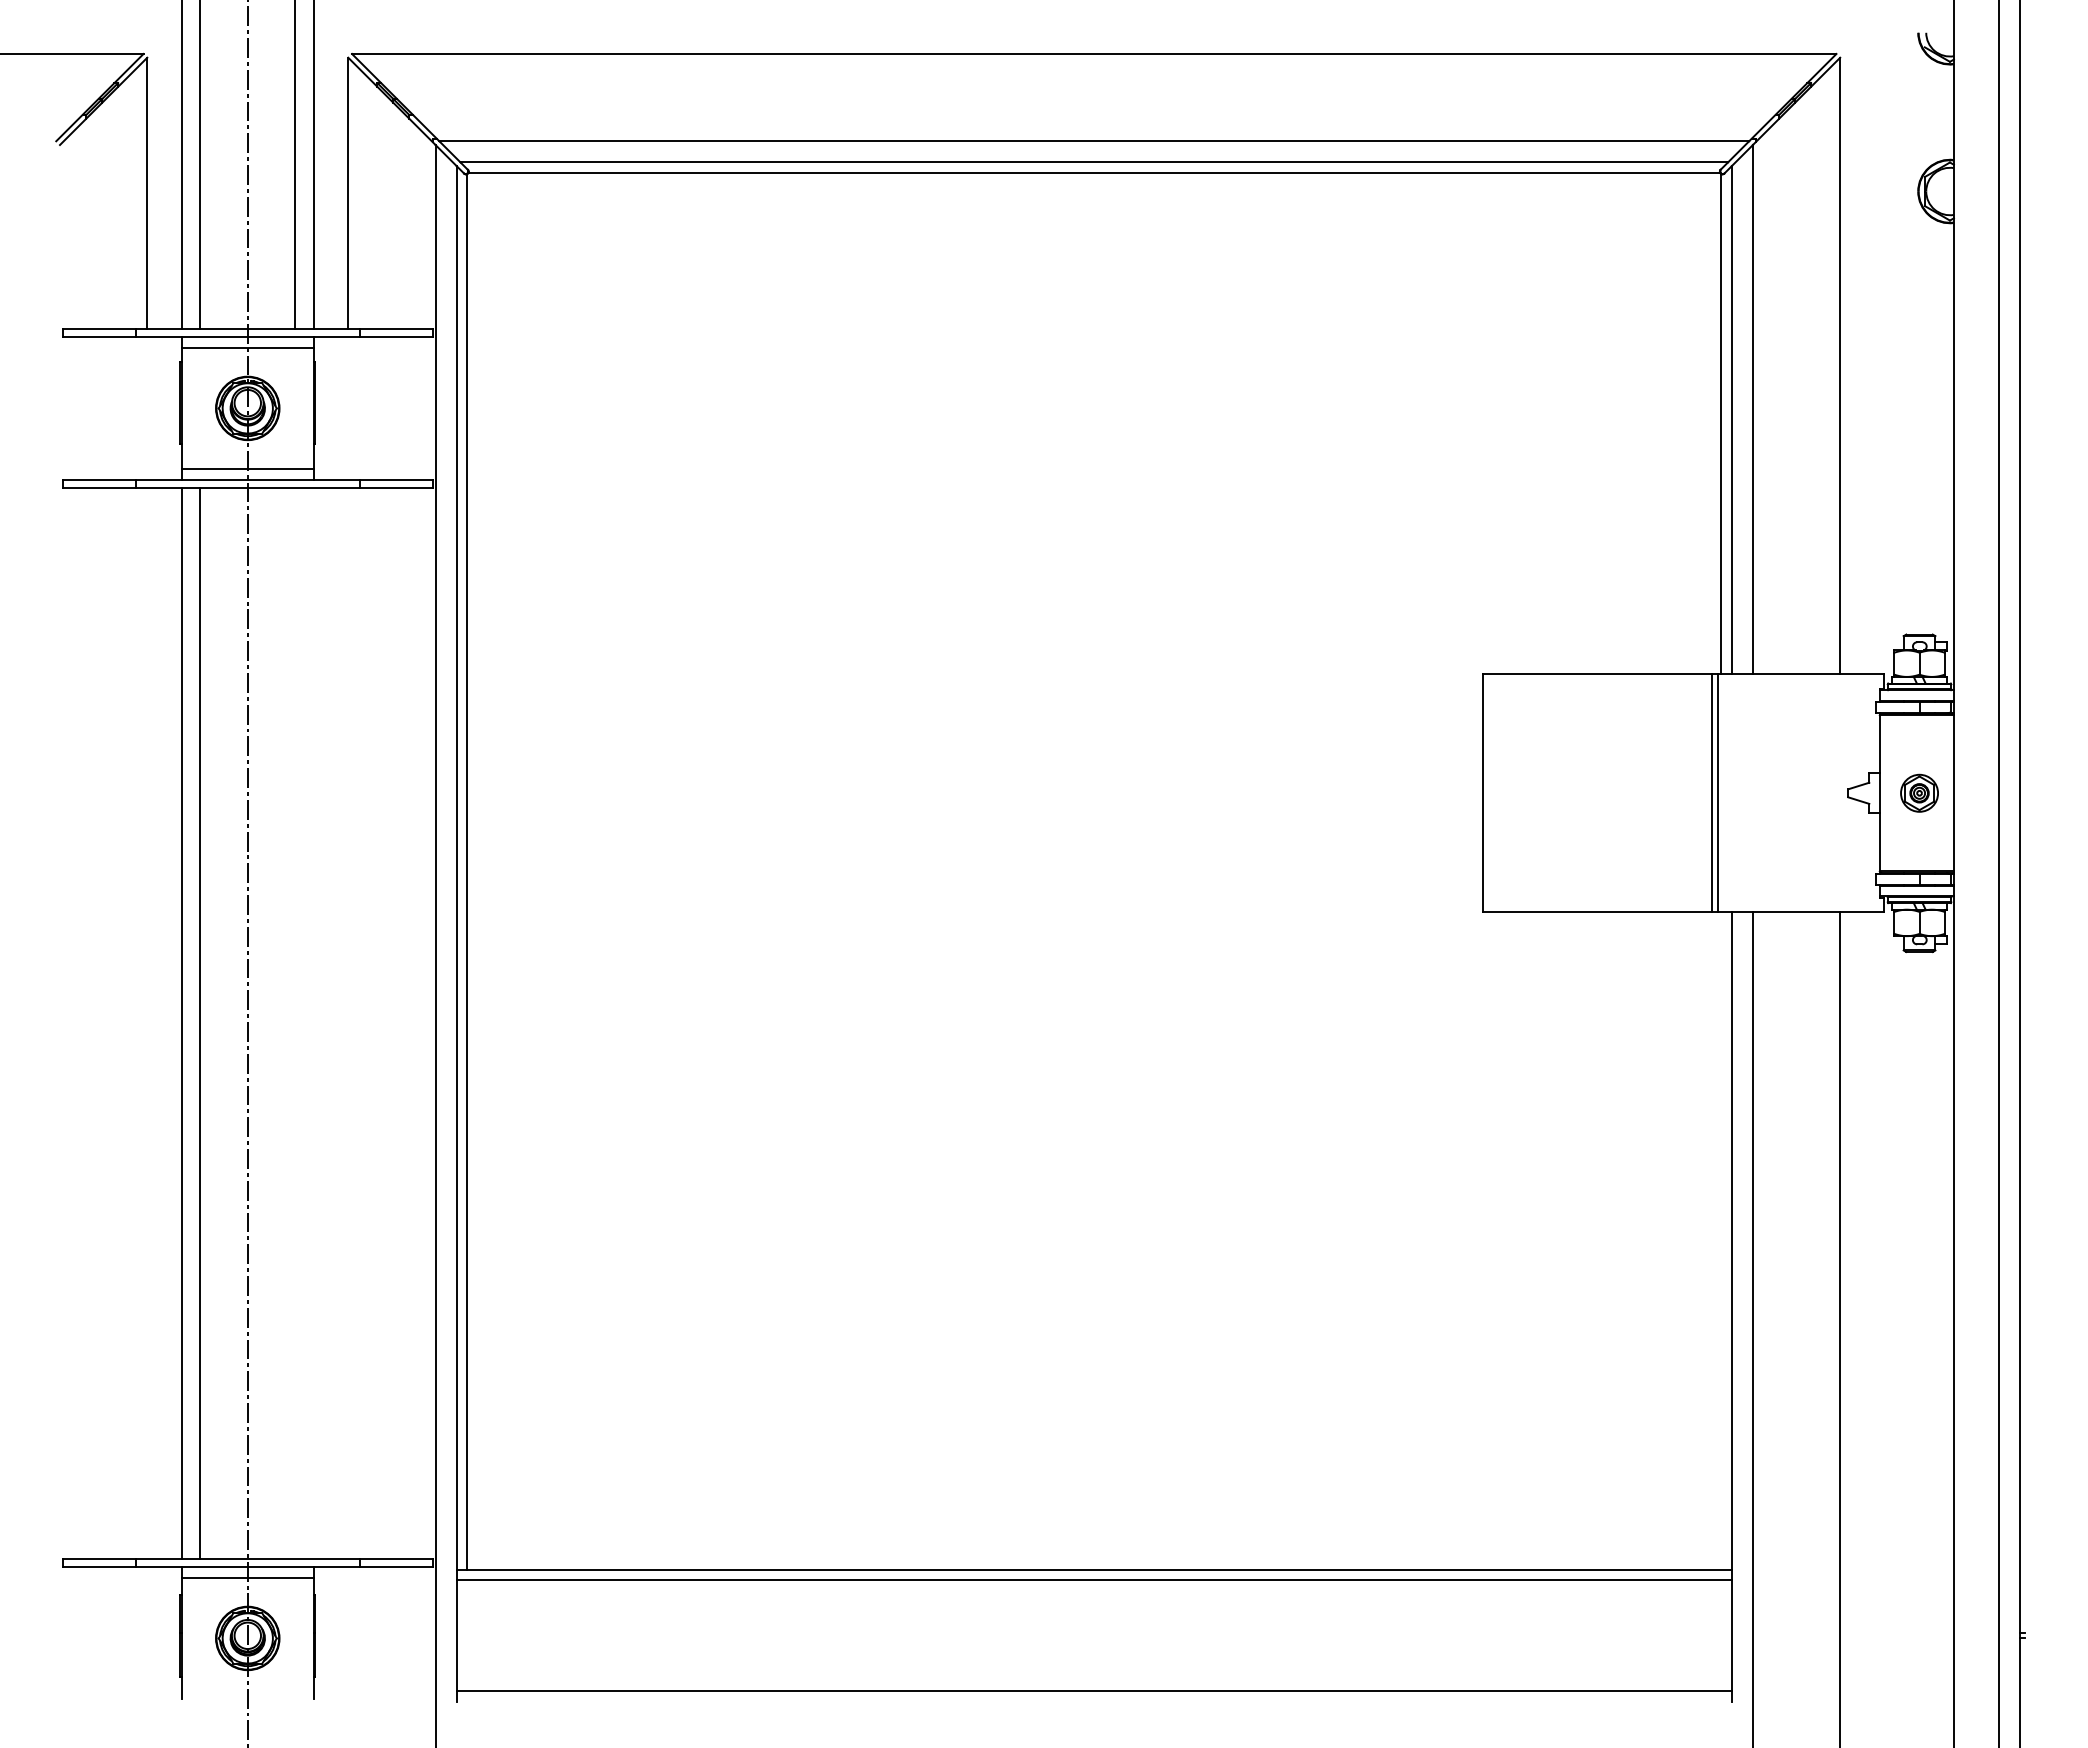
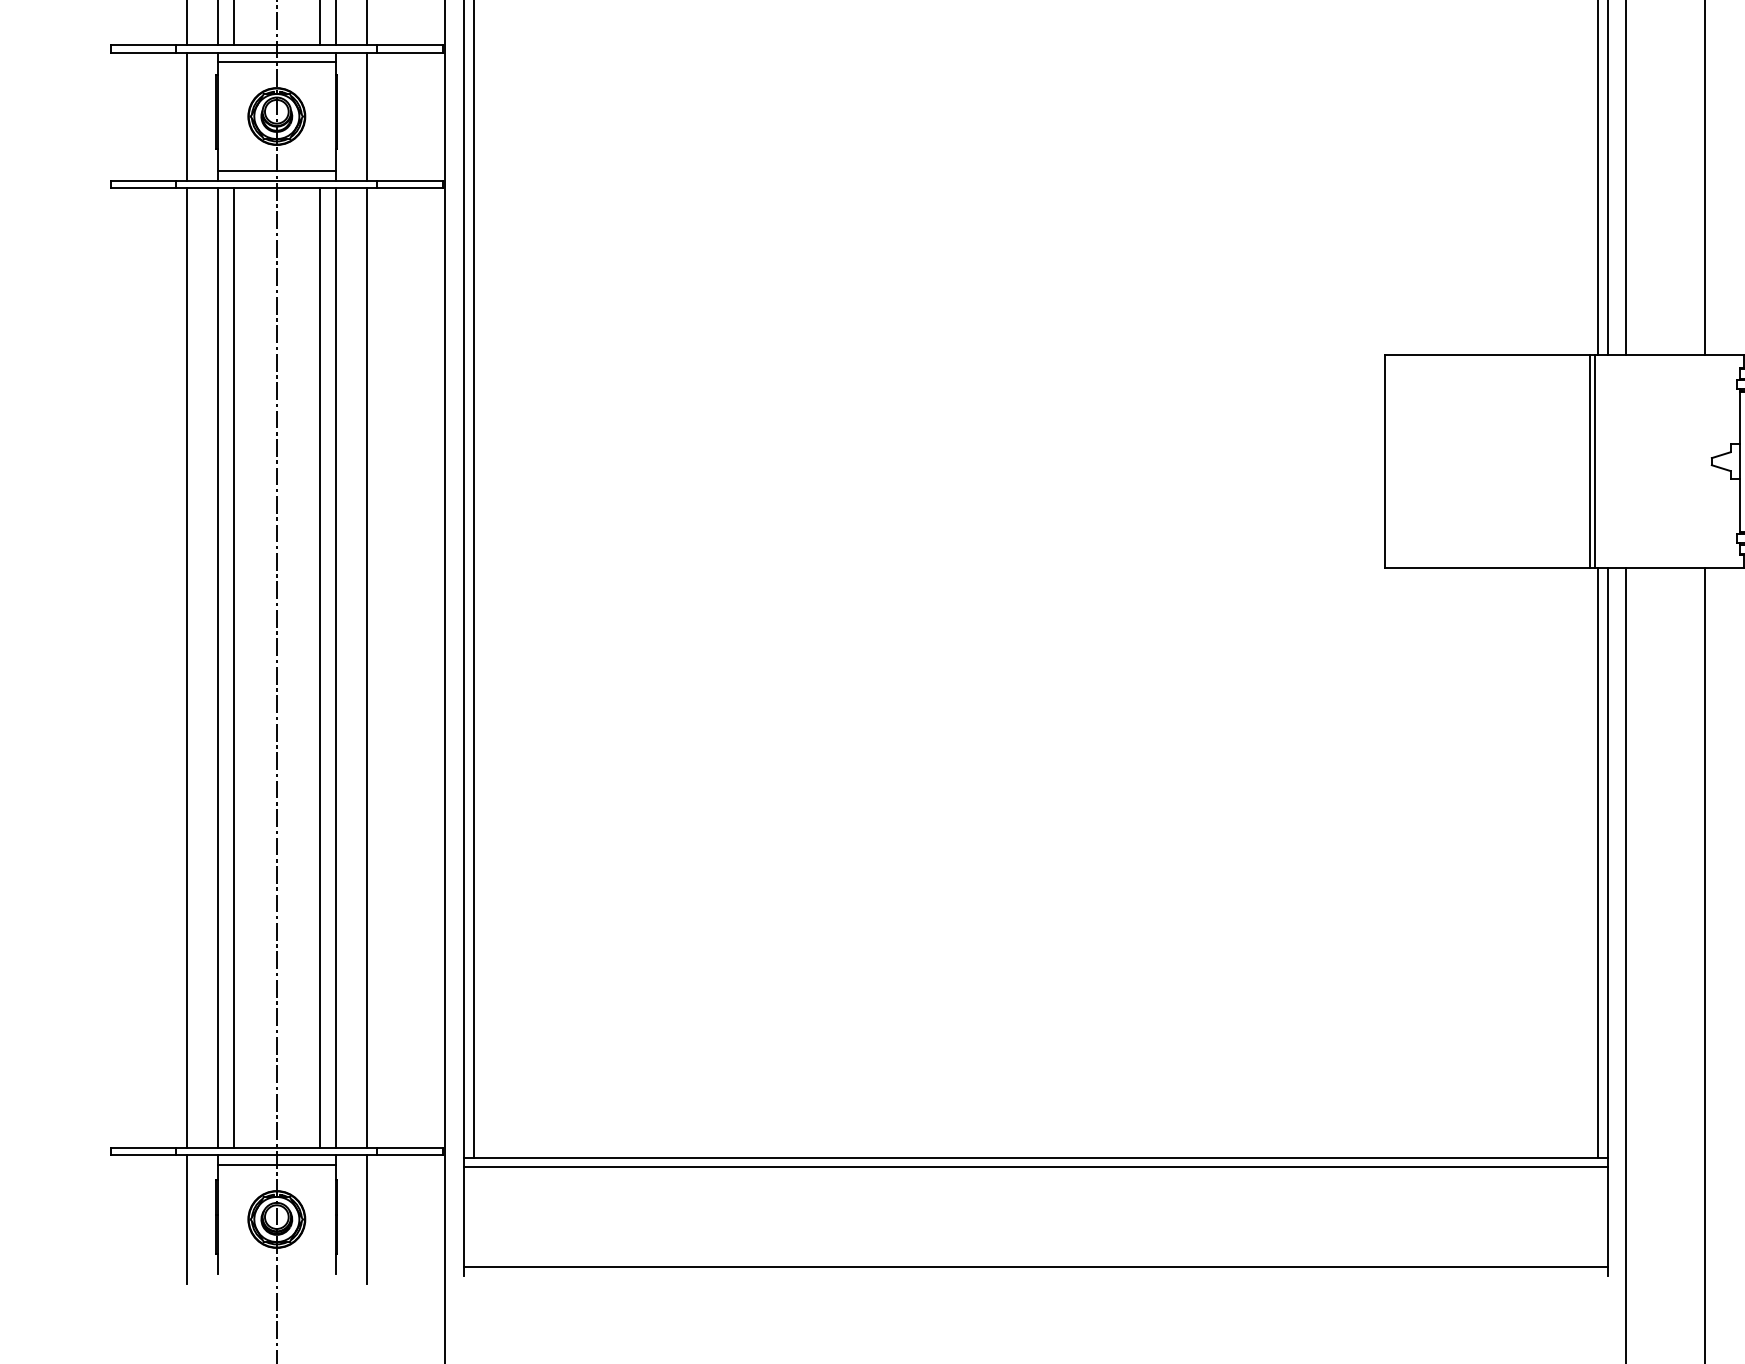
line: (147, 408) -> (186, 116), added
line: (348, 408) -> (367, 116), added
line: (147, 1023) -> (186, 668), added
line: (295, 1023) -> (319, 668), added
line: (313, 1023) -> (335, 668), added
line: (348, 1023) -> (367, 668), added
line: (1721, 1240) -> (1598, 862), added
line: (147, 1638) -> (186, 1219), added
line: (348, 1638) -> (367, 1219), added

